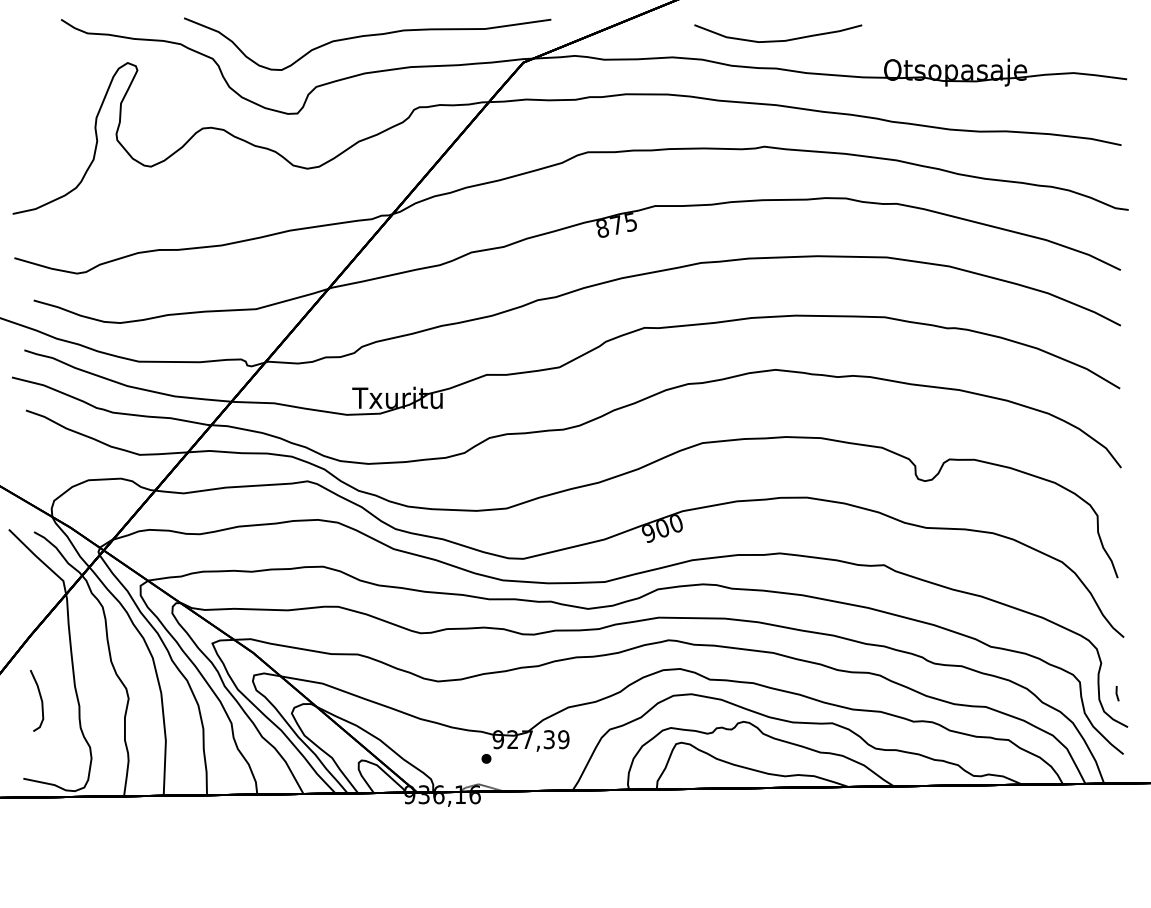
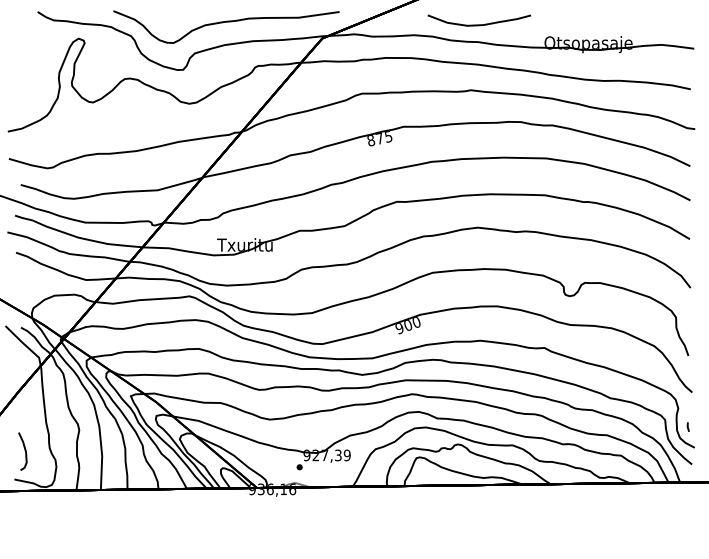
curve: (39, 699) -> (24, 450), moved

